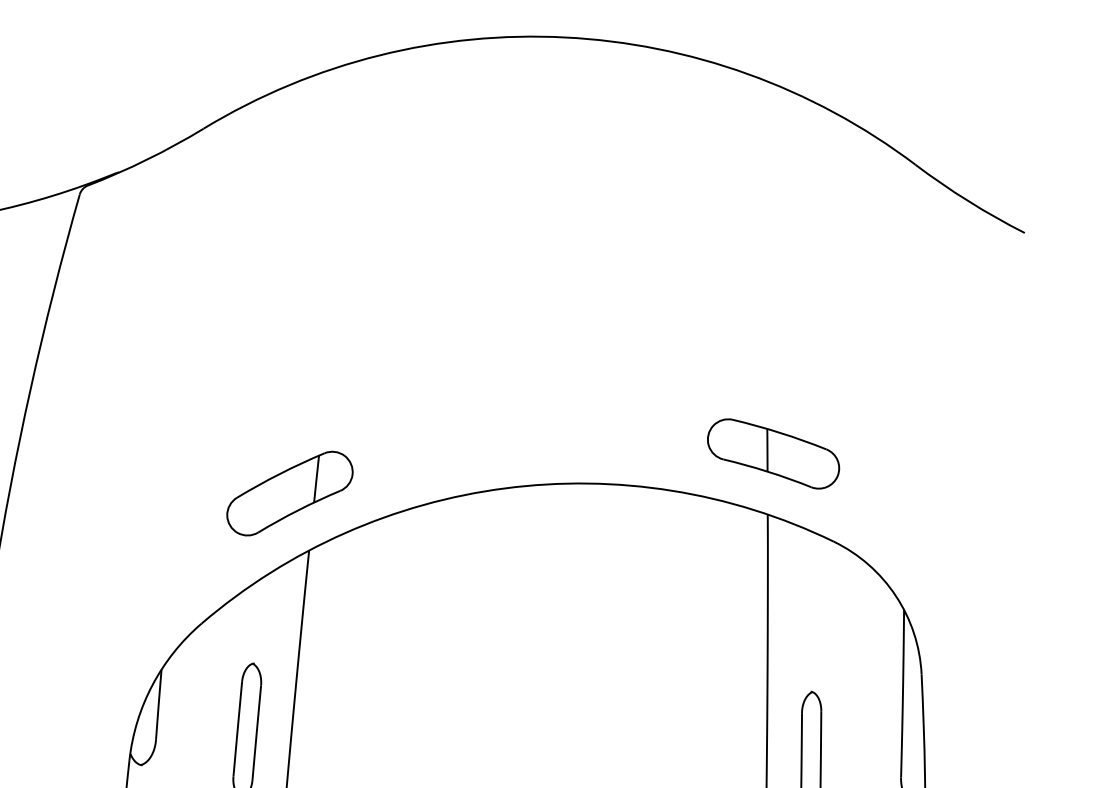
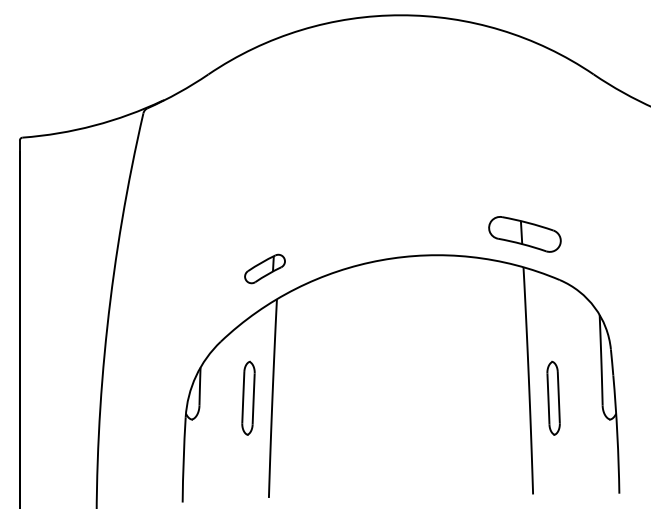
part: (289, 492) -> (264, 268), size x0.6

